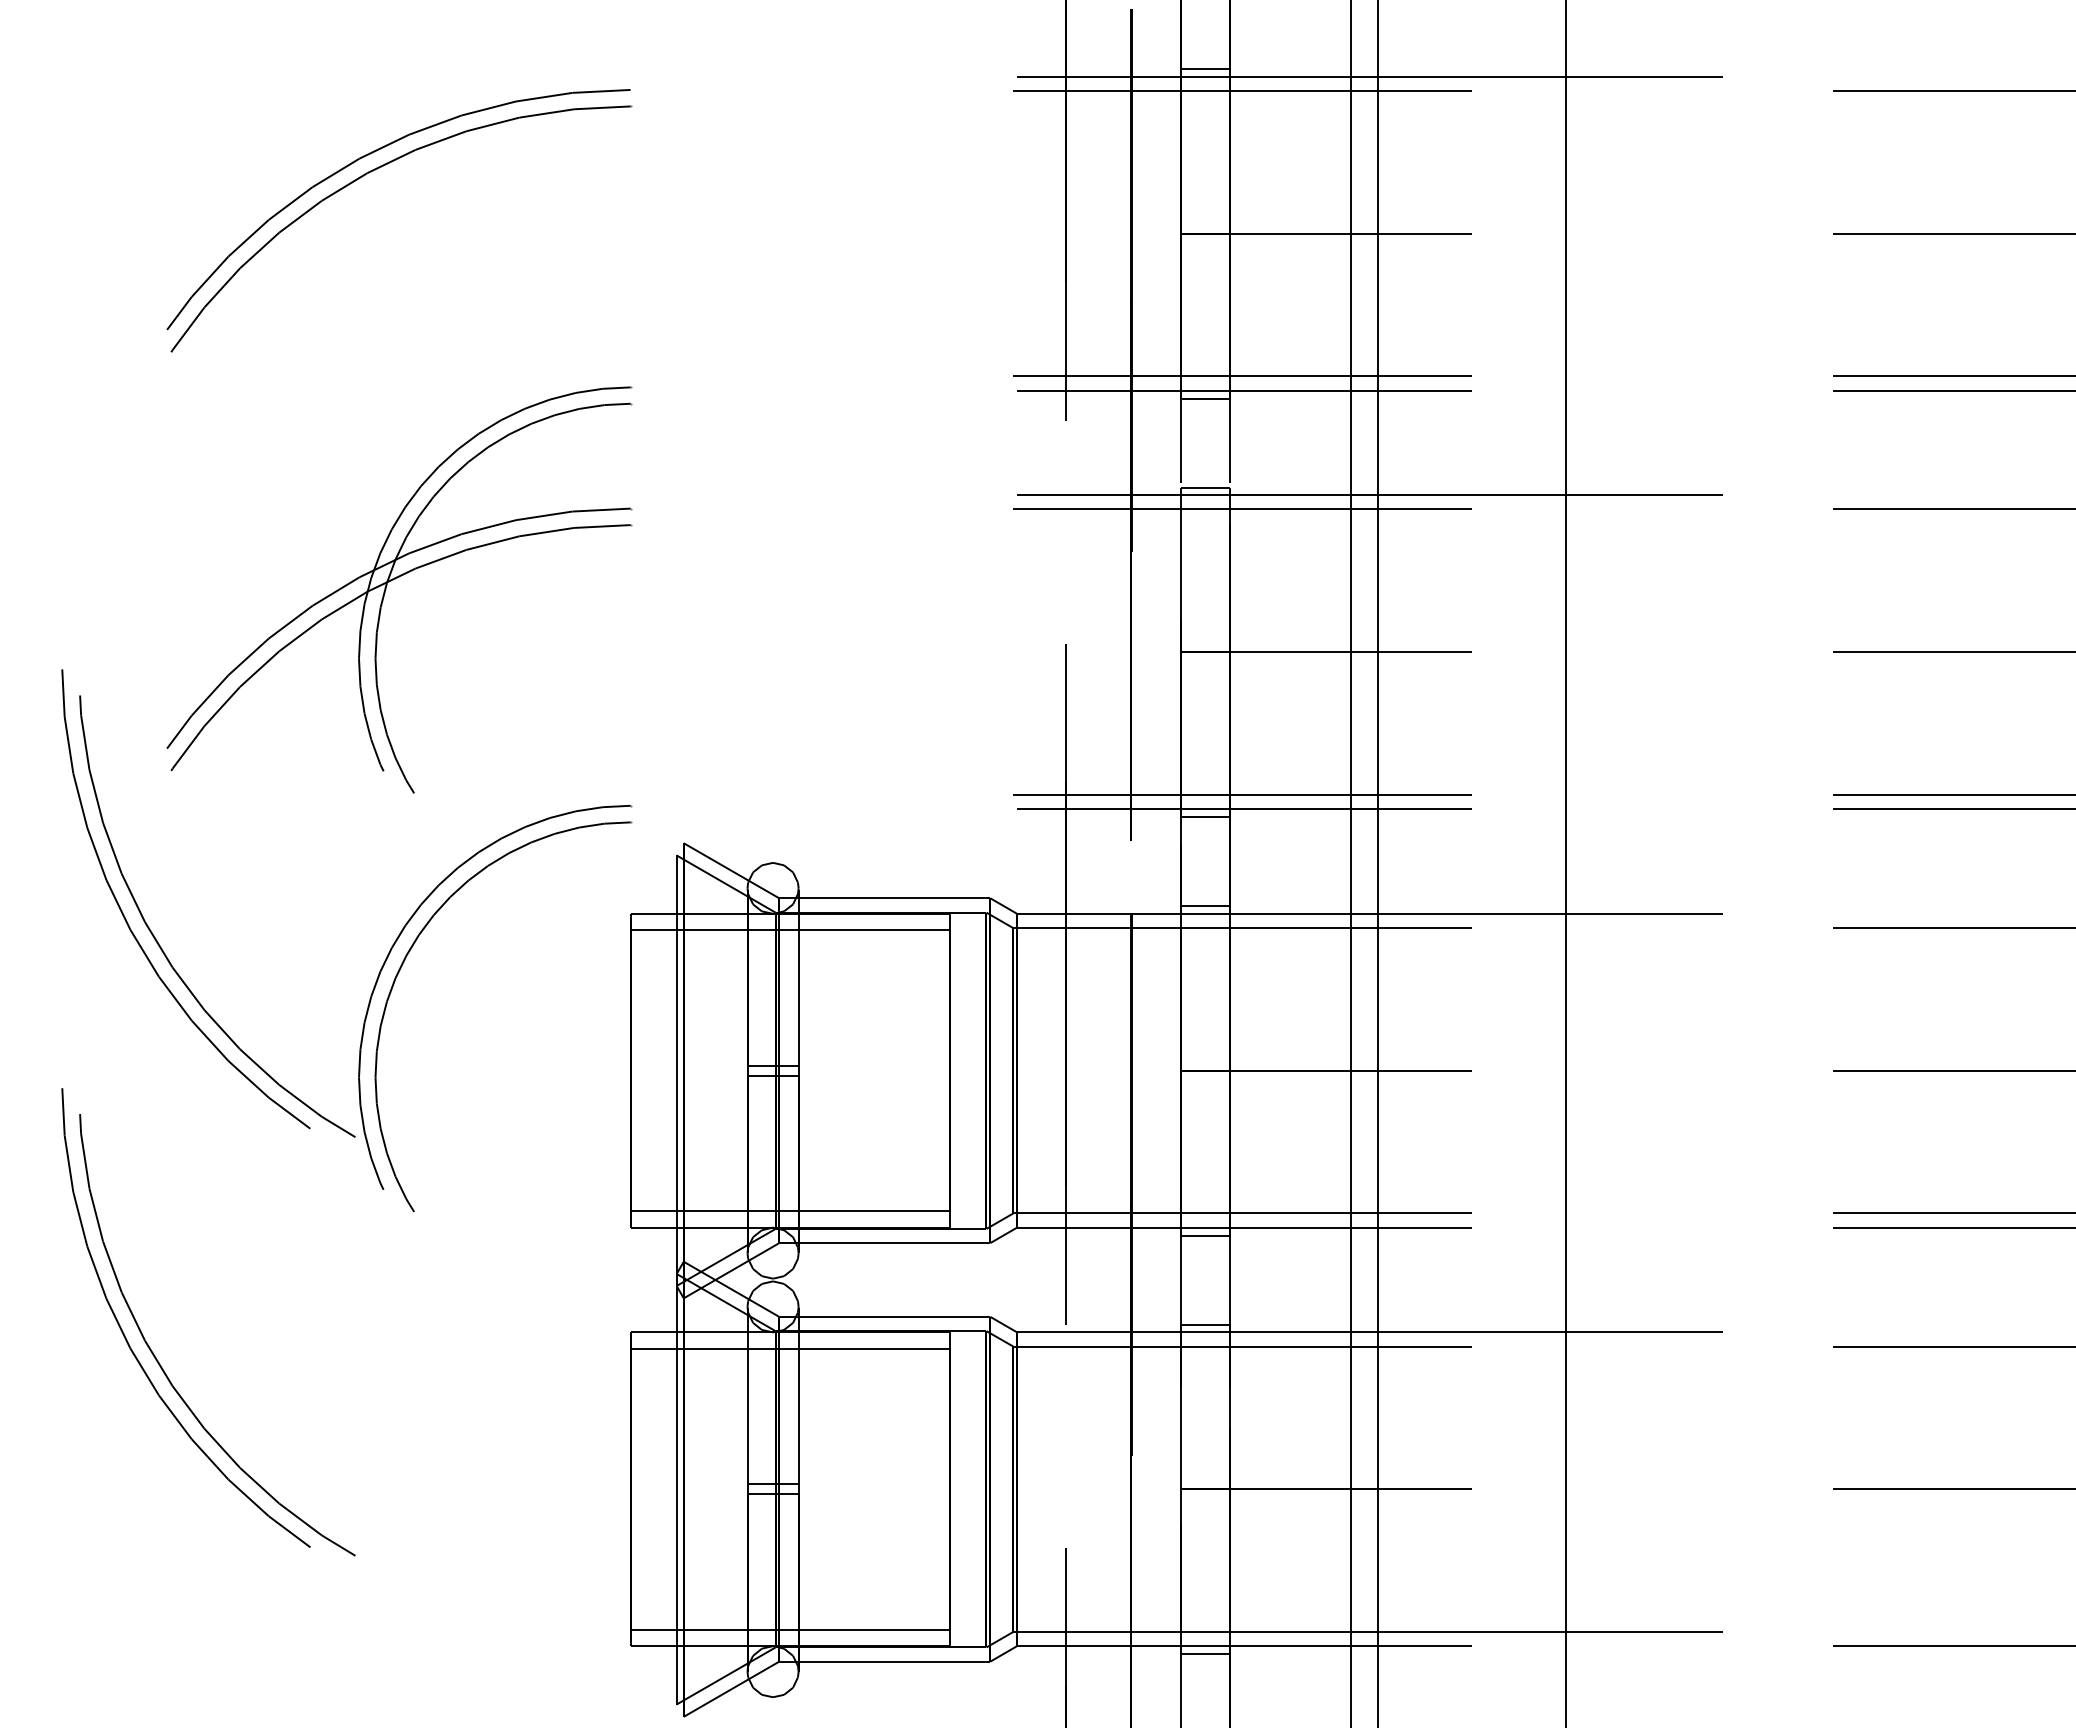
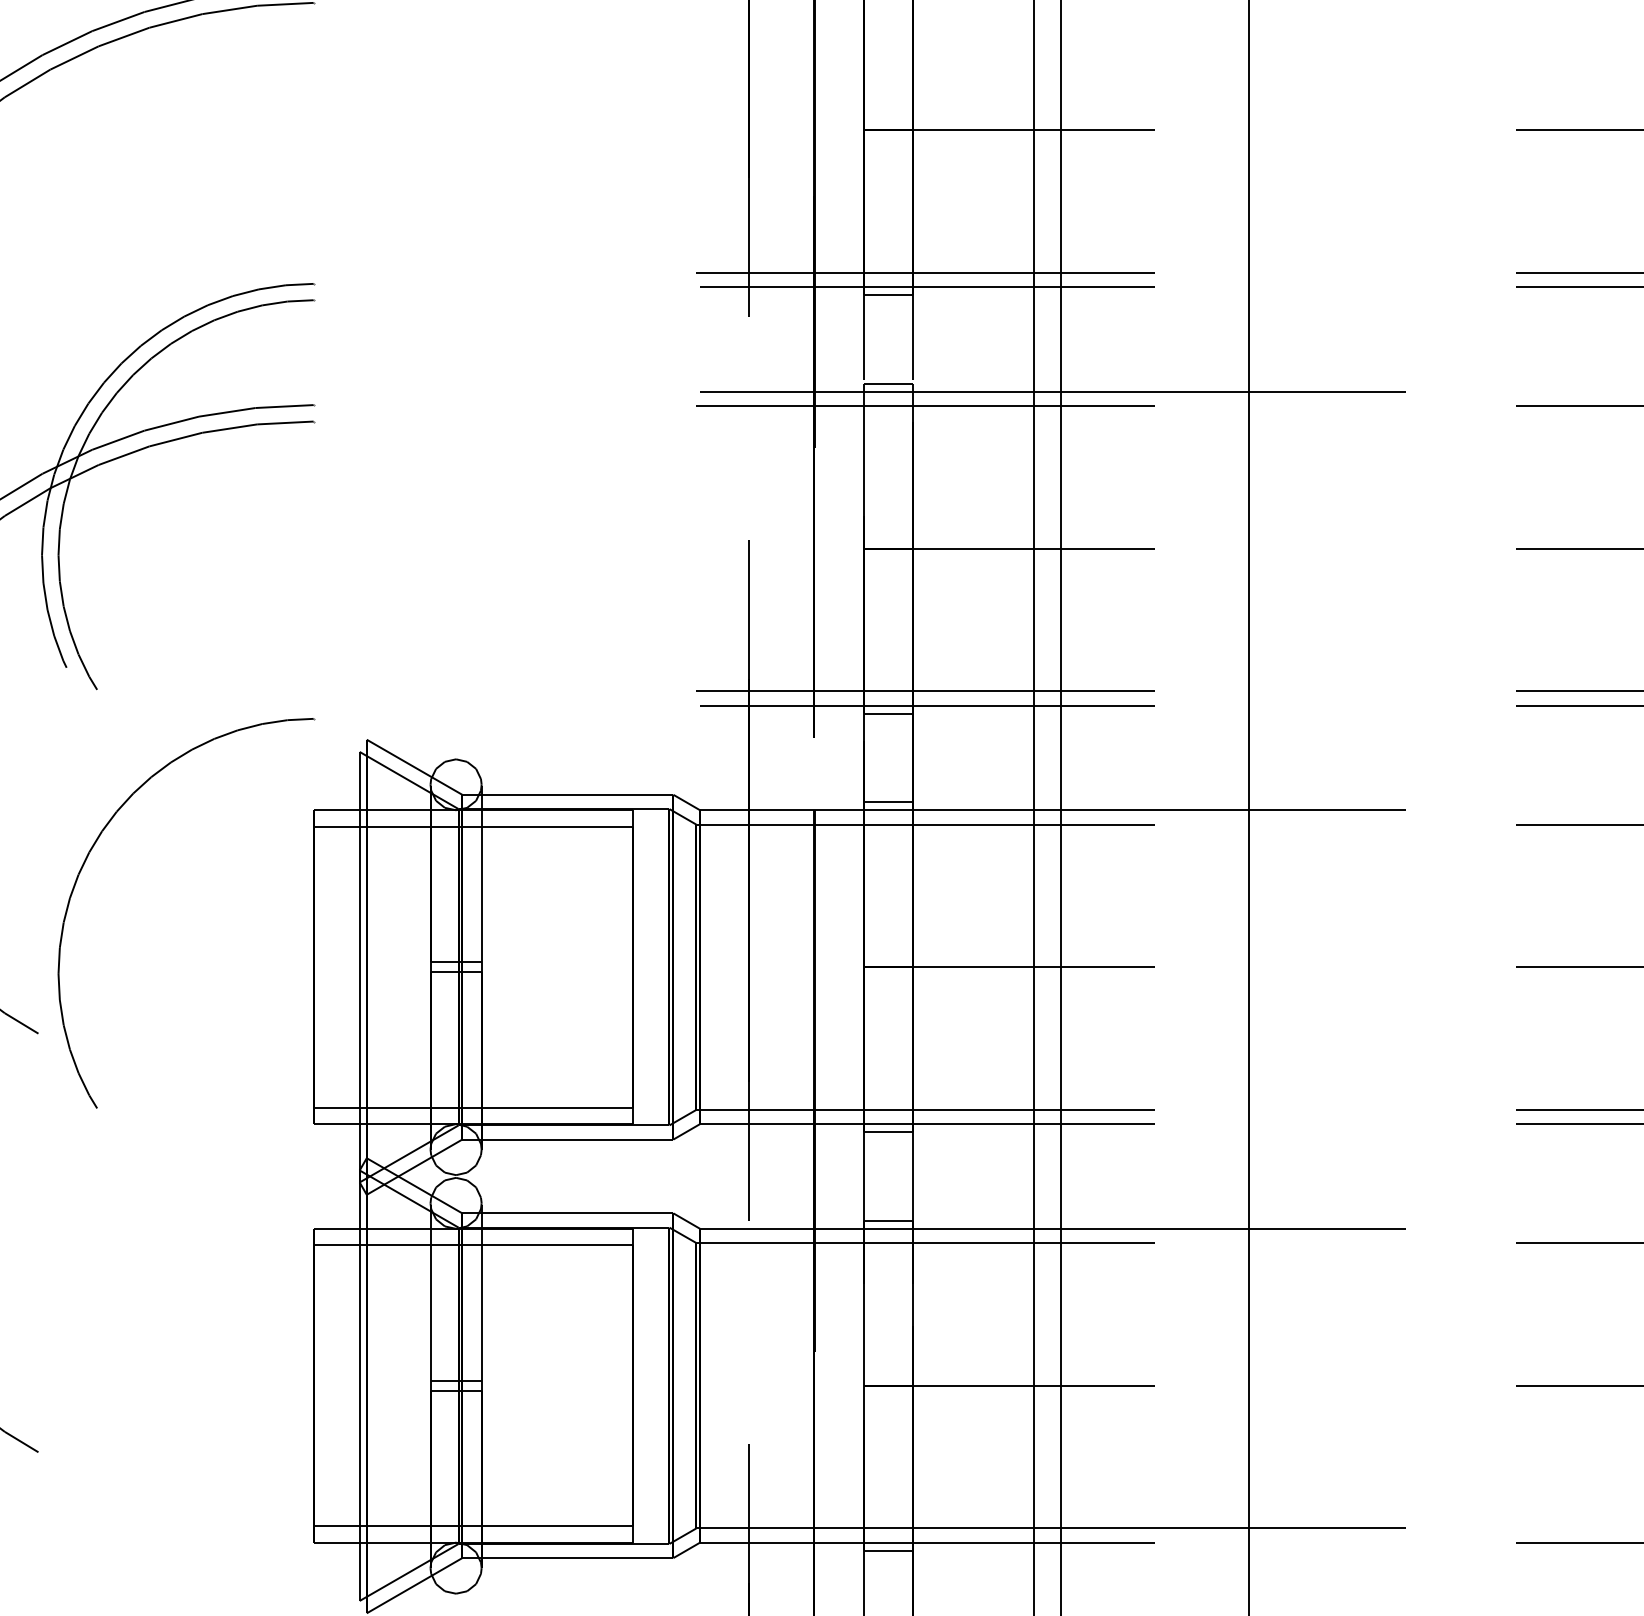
curve: (398, 939) -> (81, 835), removed

